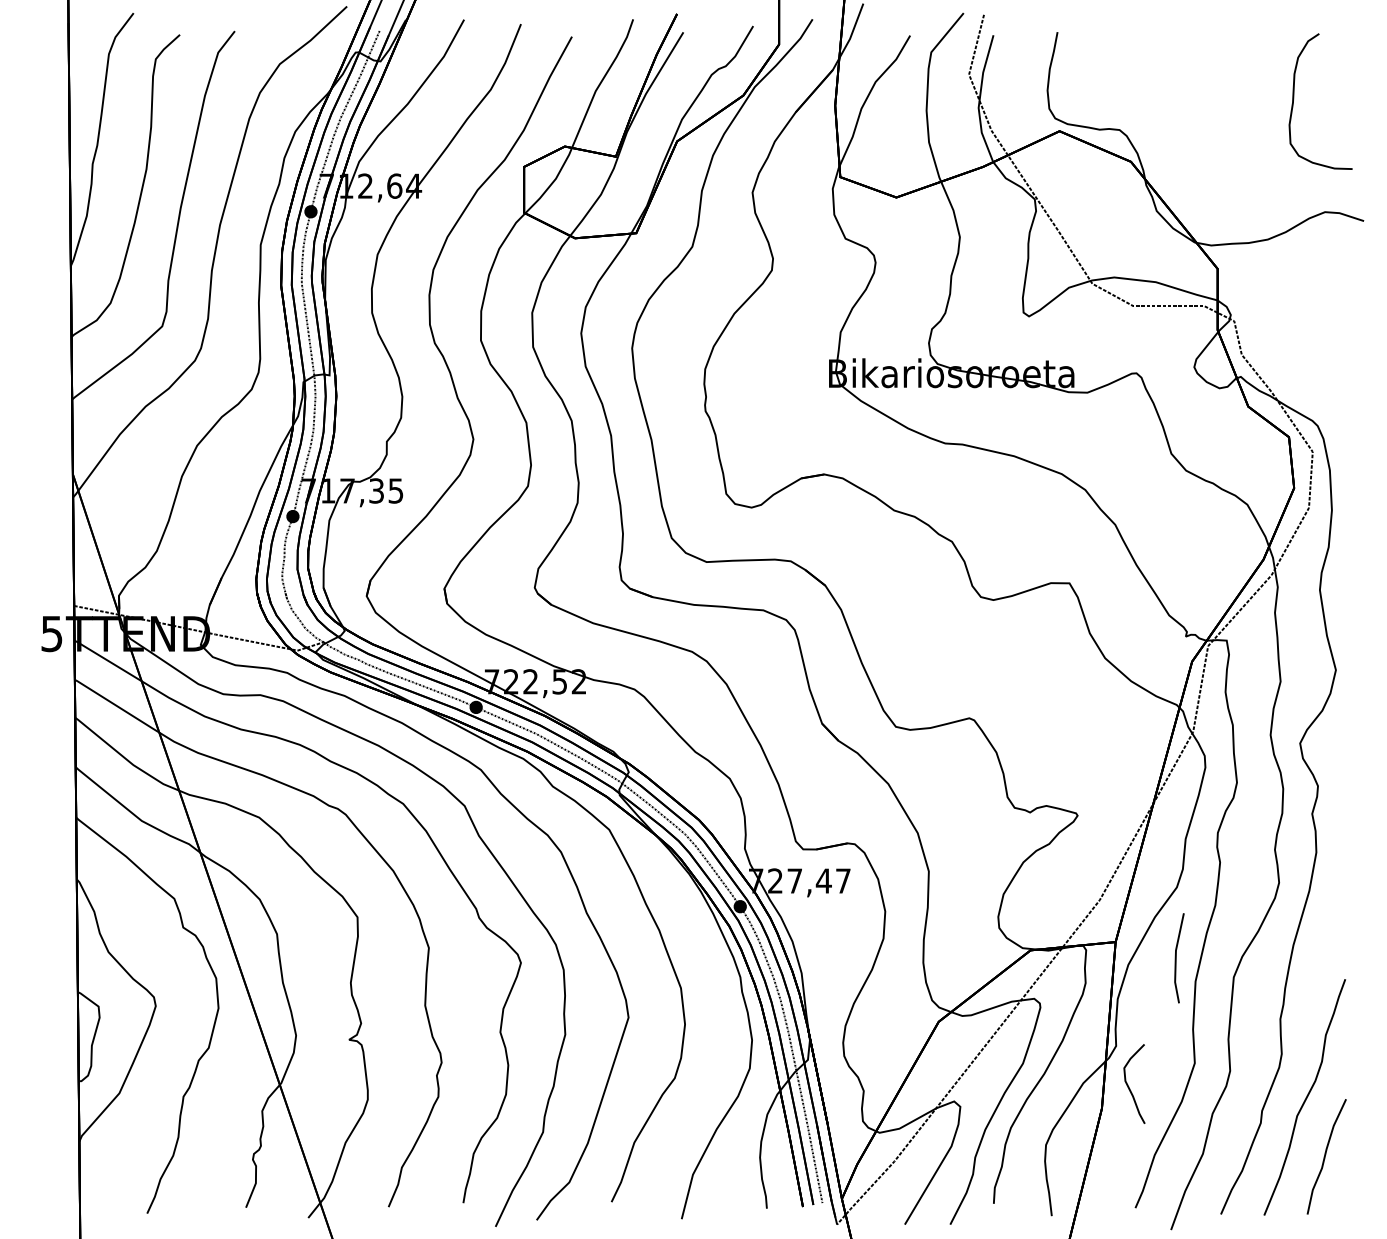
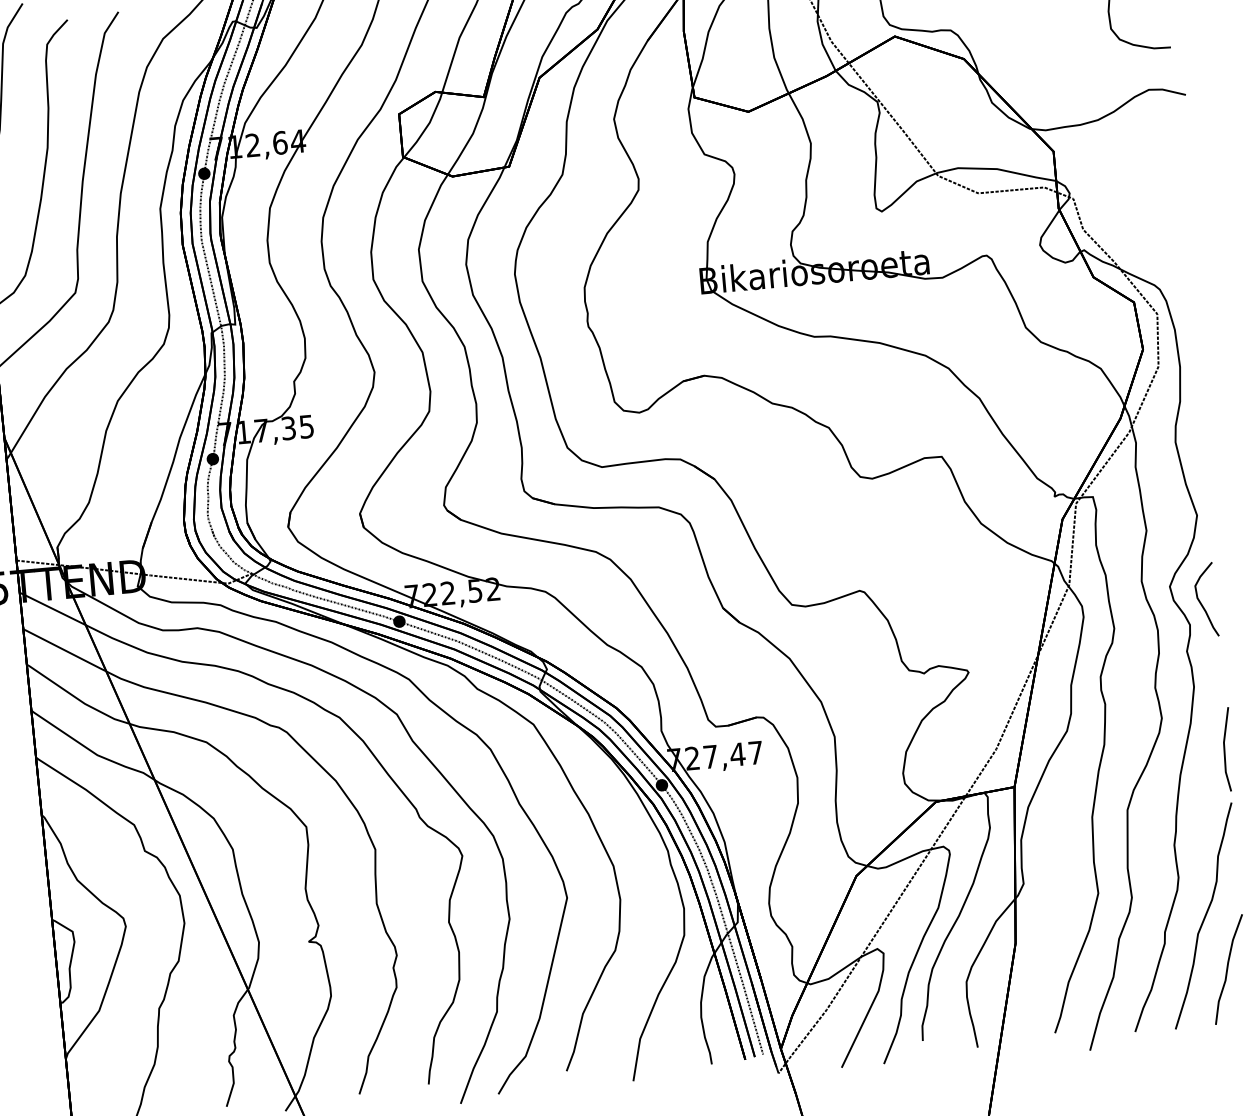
line: (1176, 958) -> (1225, 749), moved
curve: (1129, 1086) -> (1201, 602), moved

